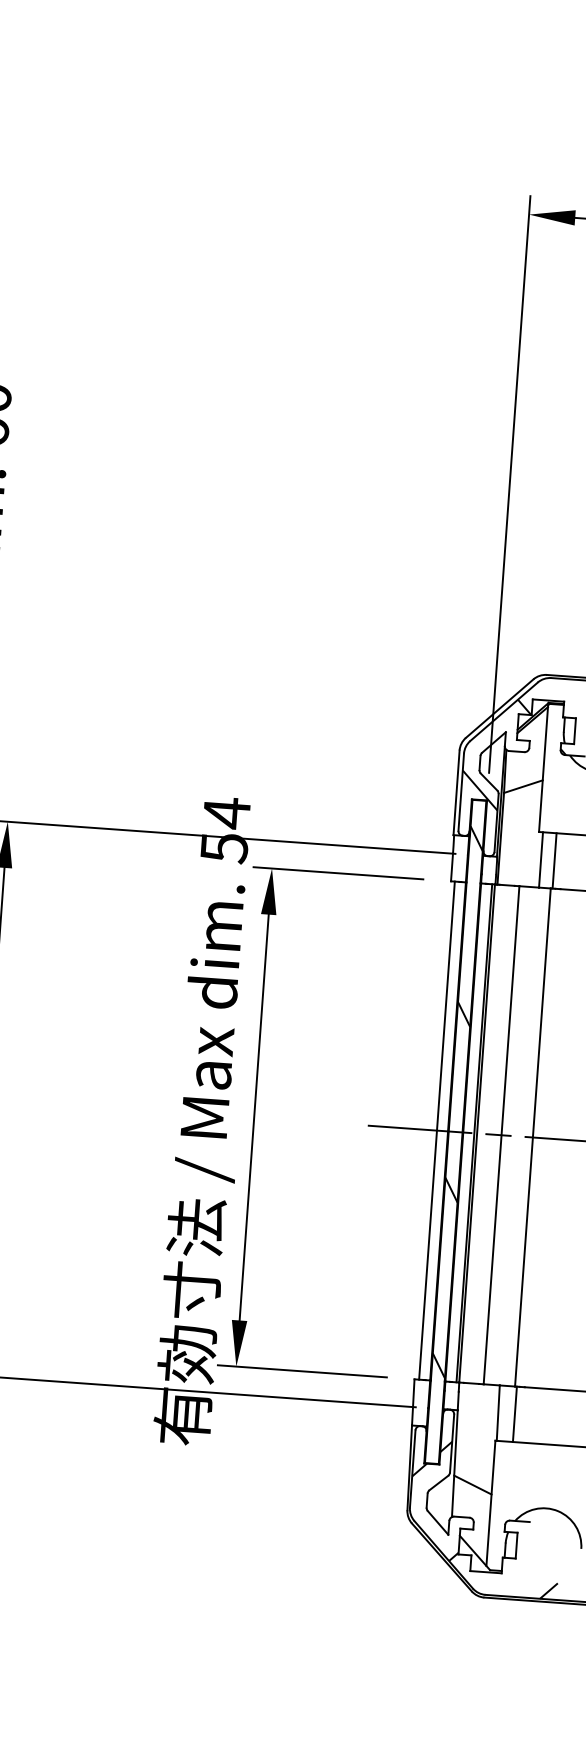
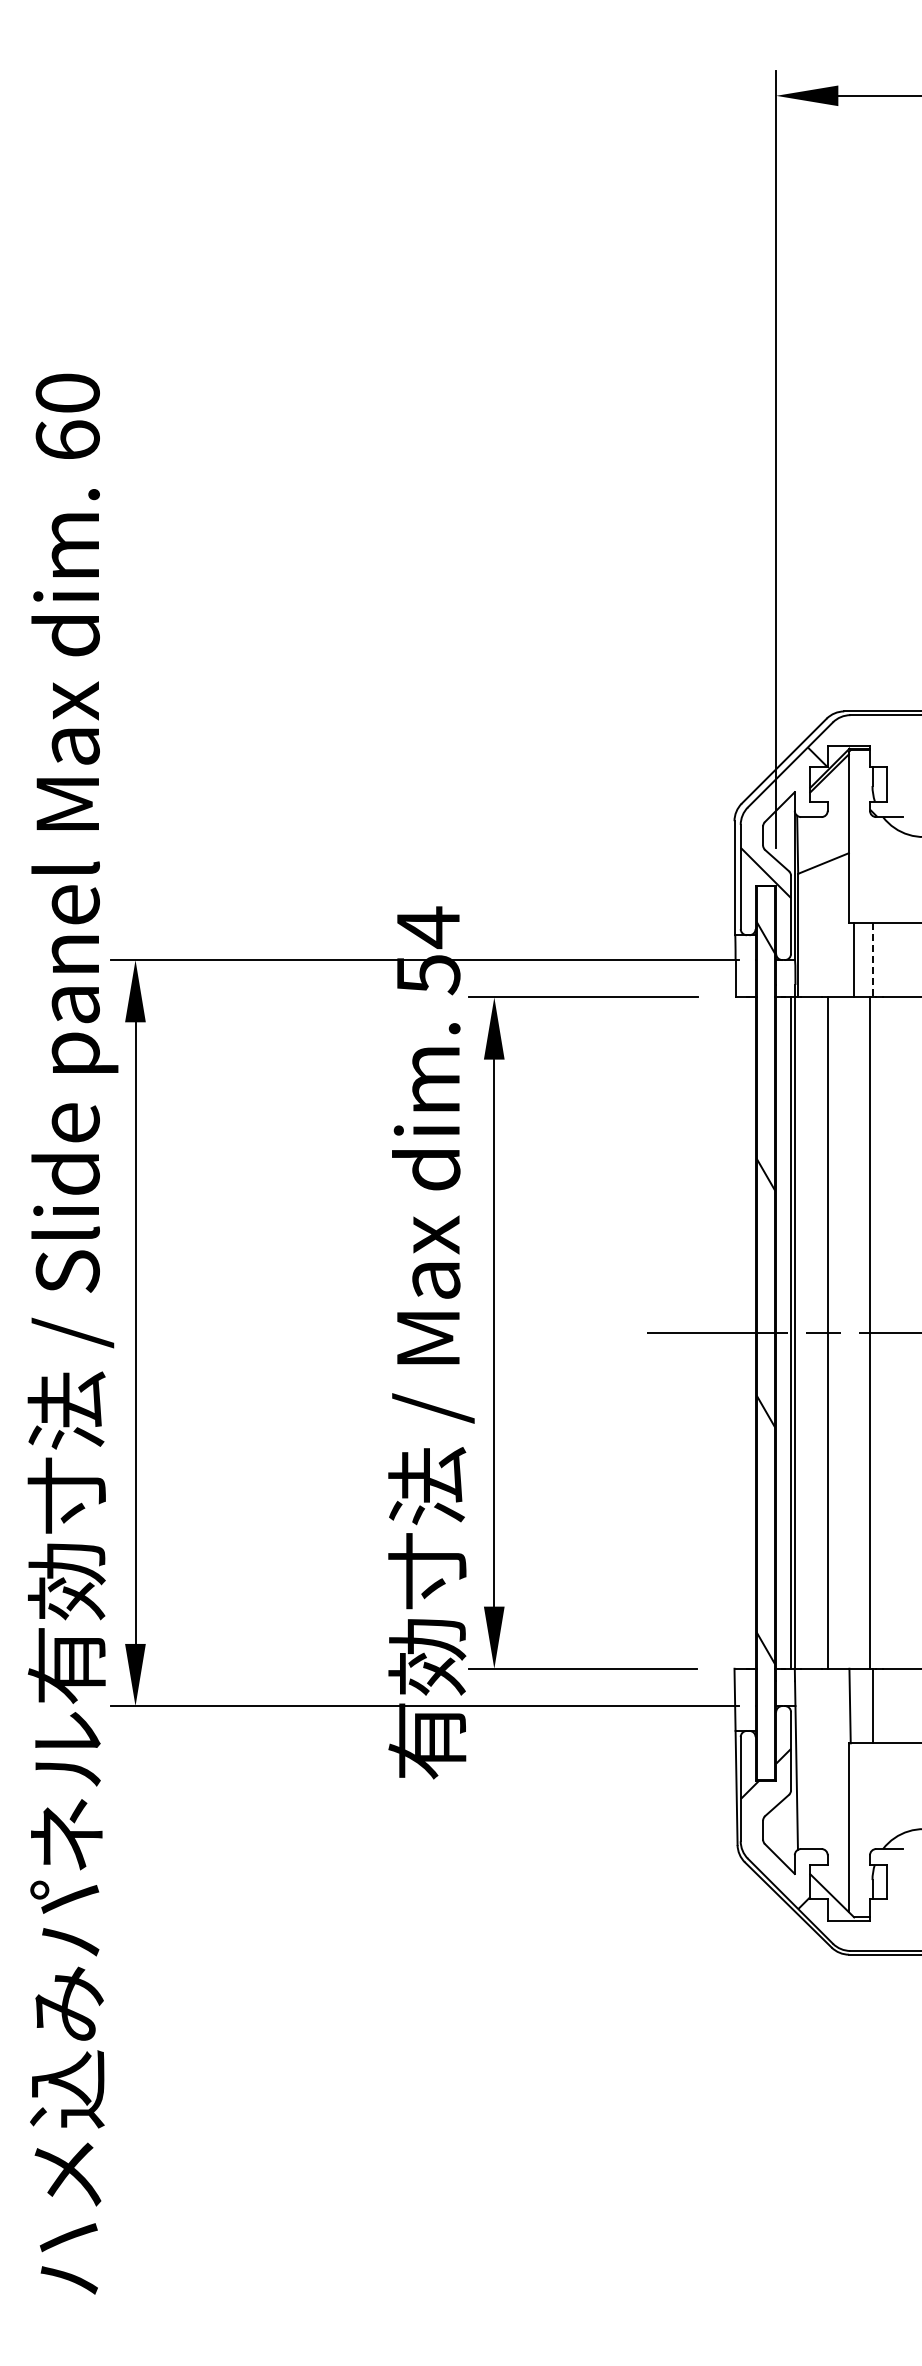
line: (554, 861) -> (872, 960), solid -> dashed
line: (436, 1130) -> (740, 1332), removed
line: (472, 1484) -> (822, 1804), removed

